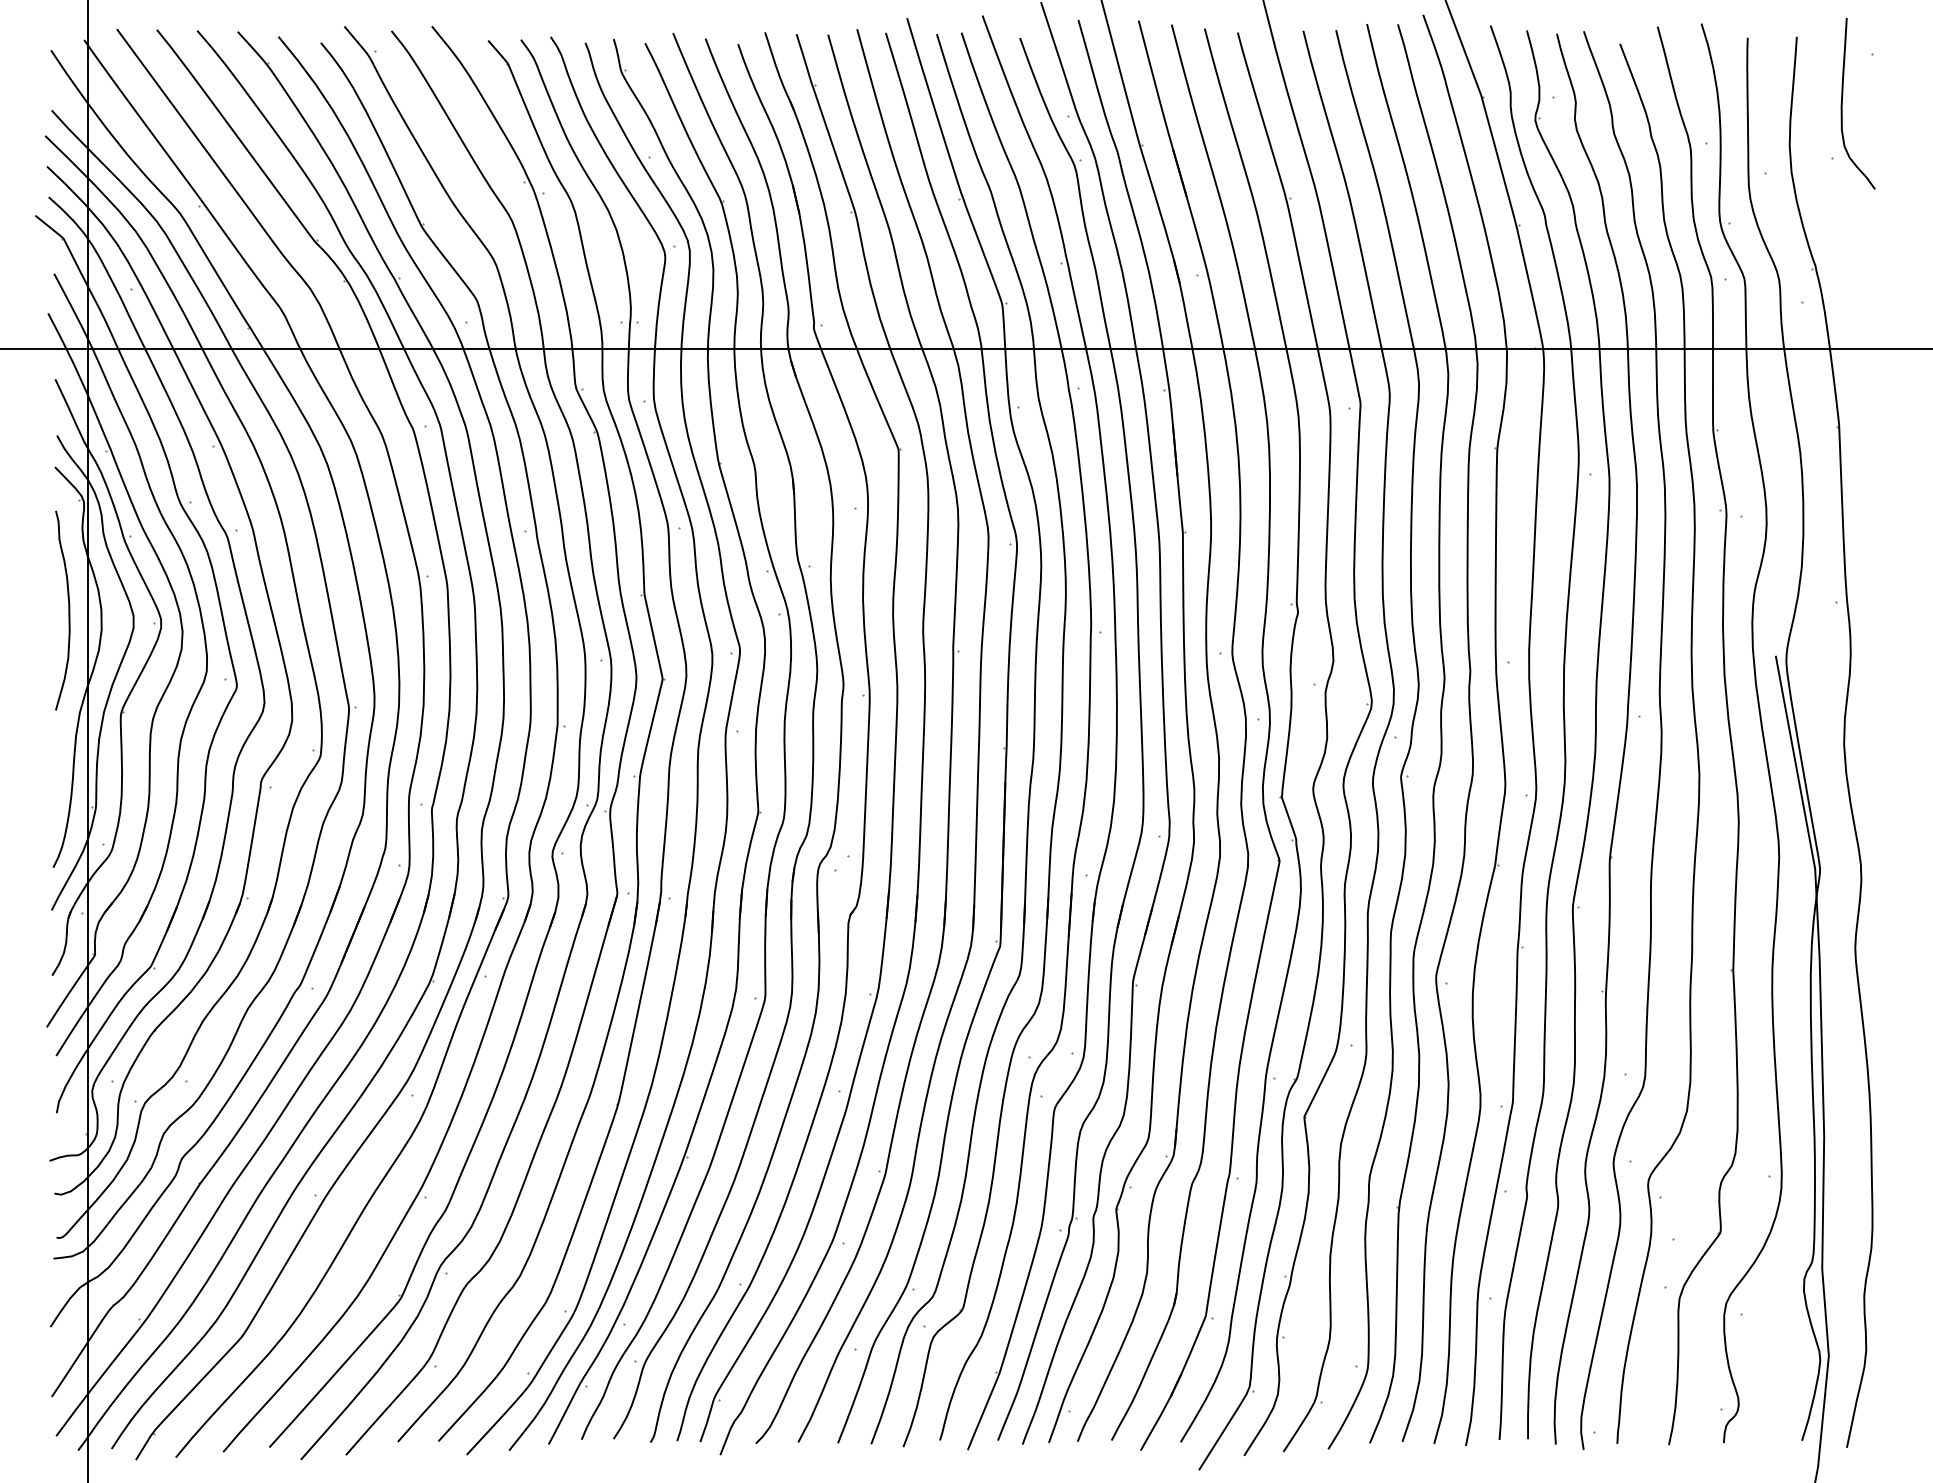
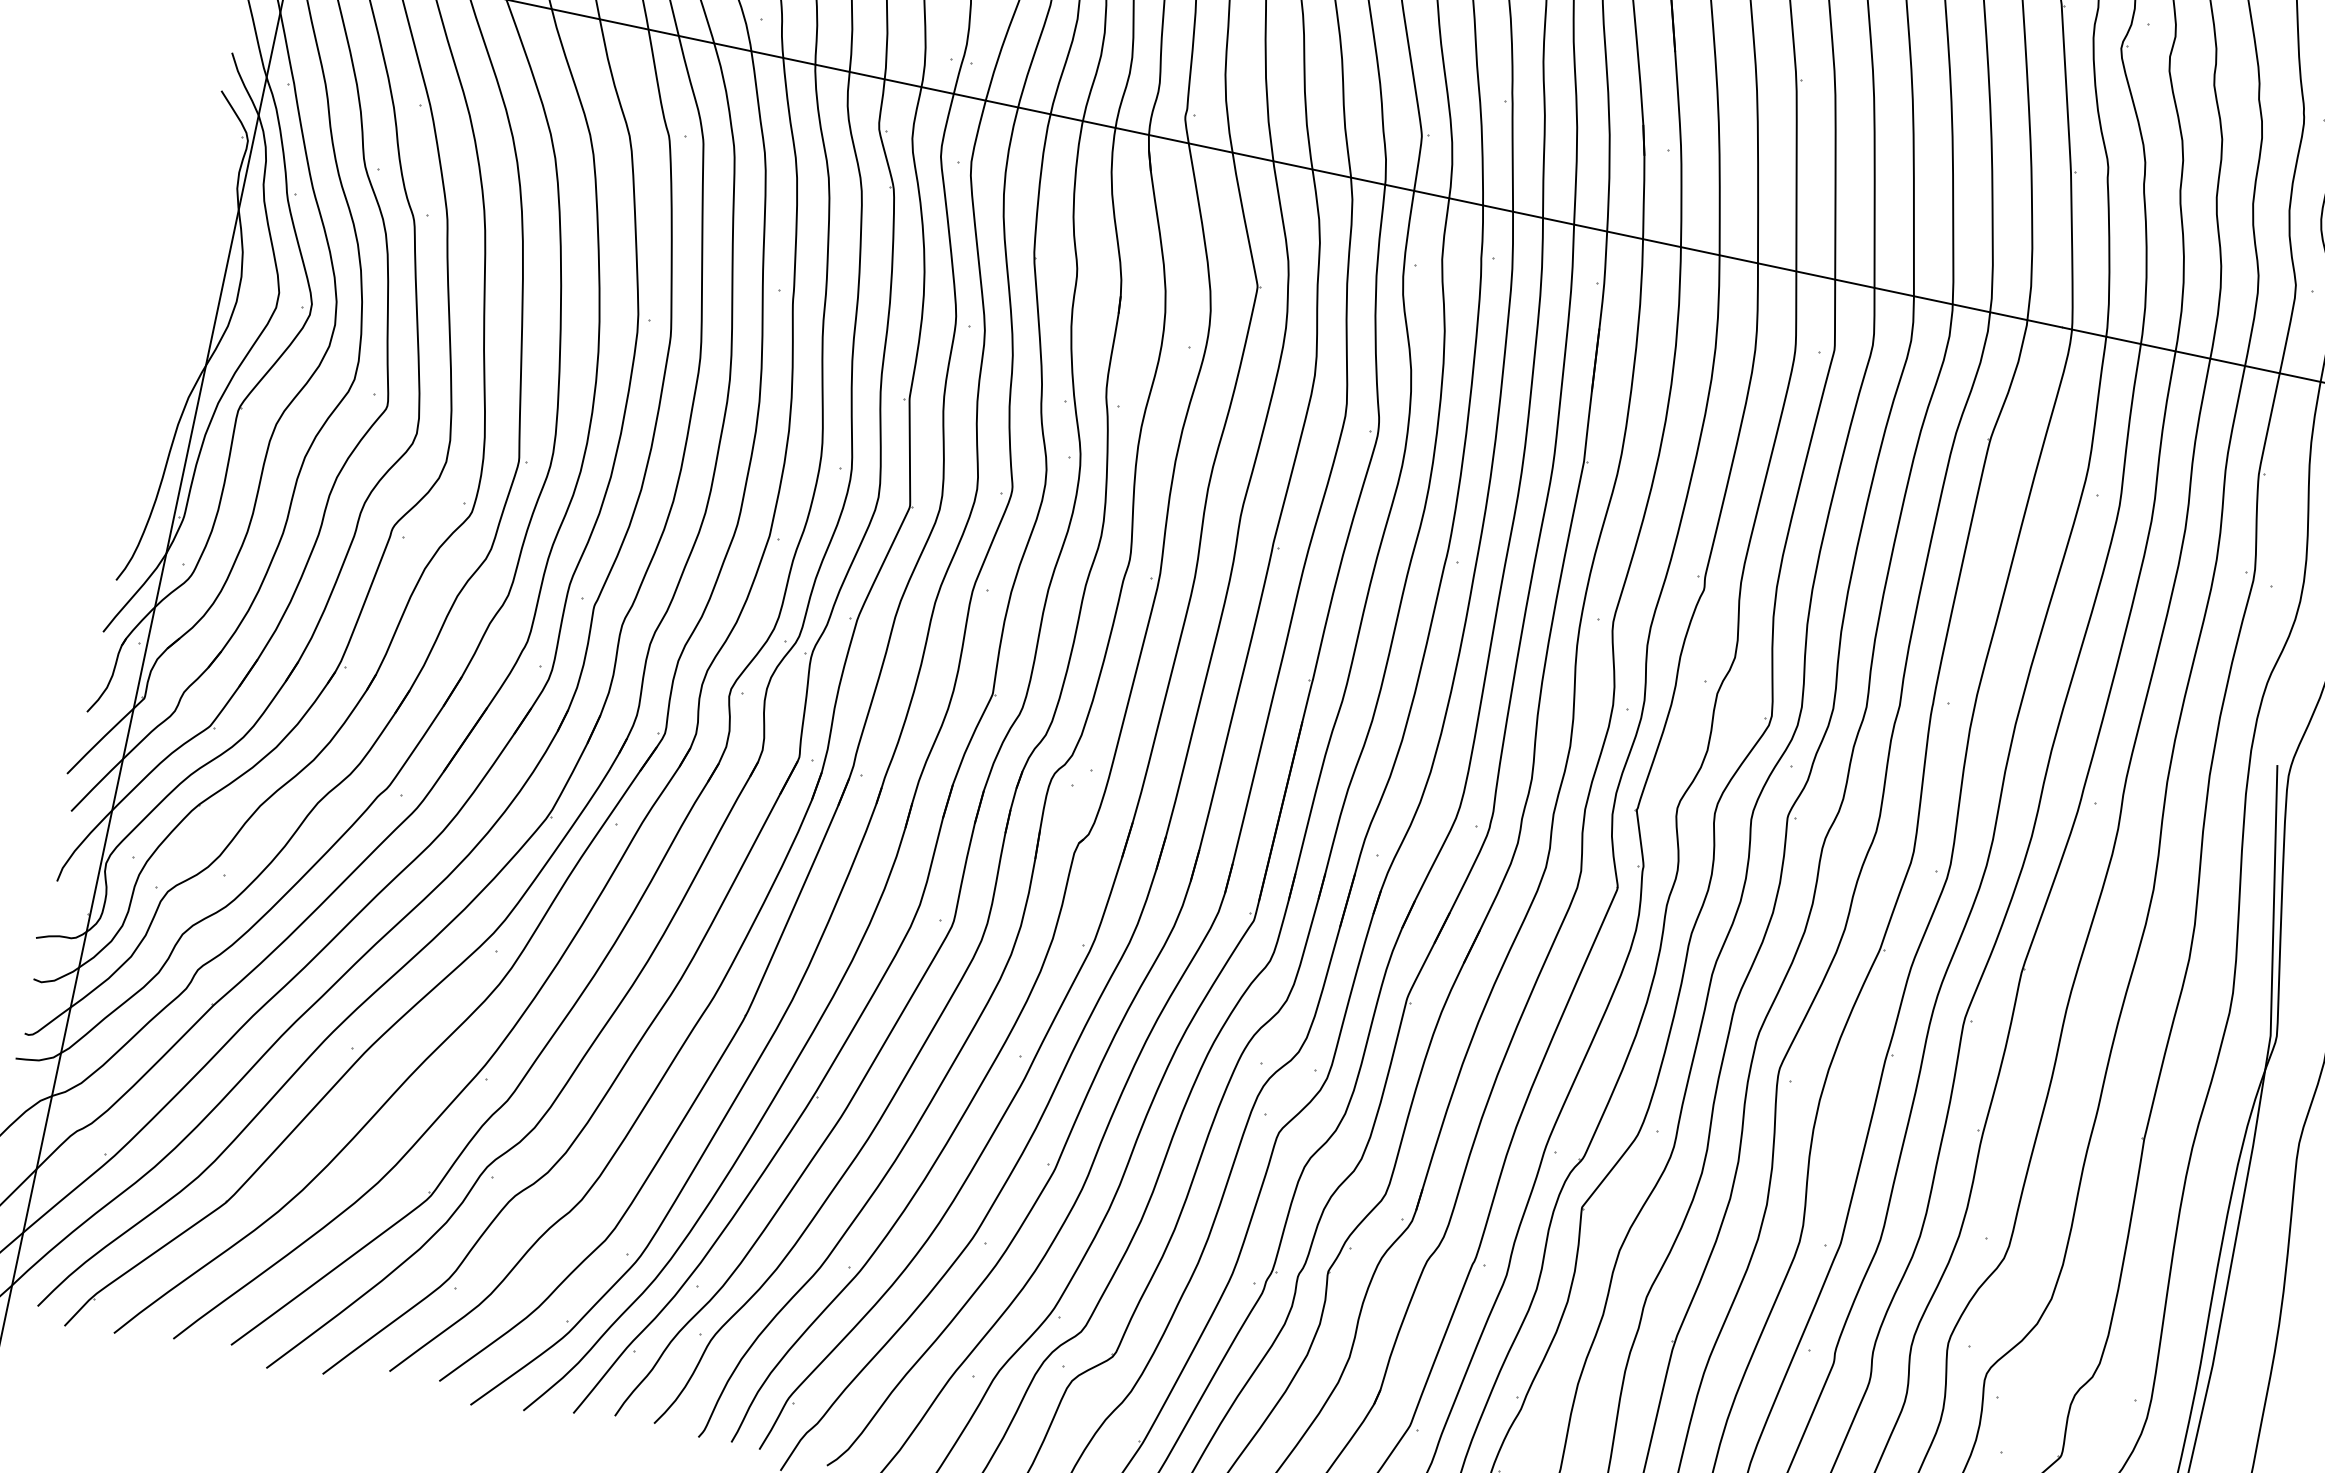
curve: (68, 610) -> (201, 269), removed

